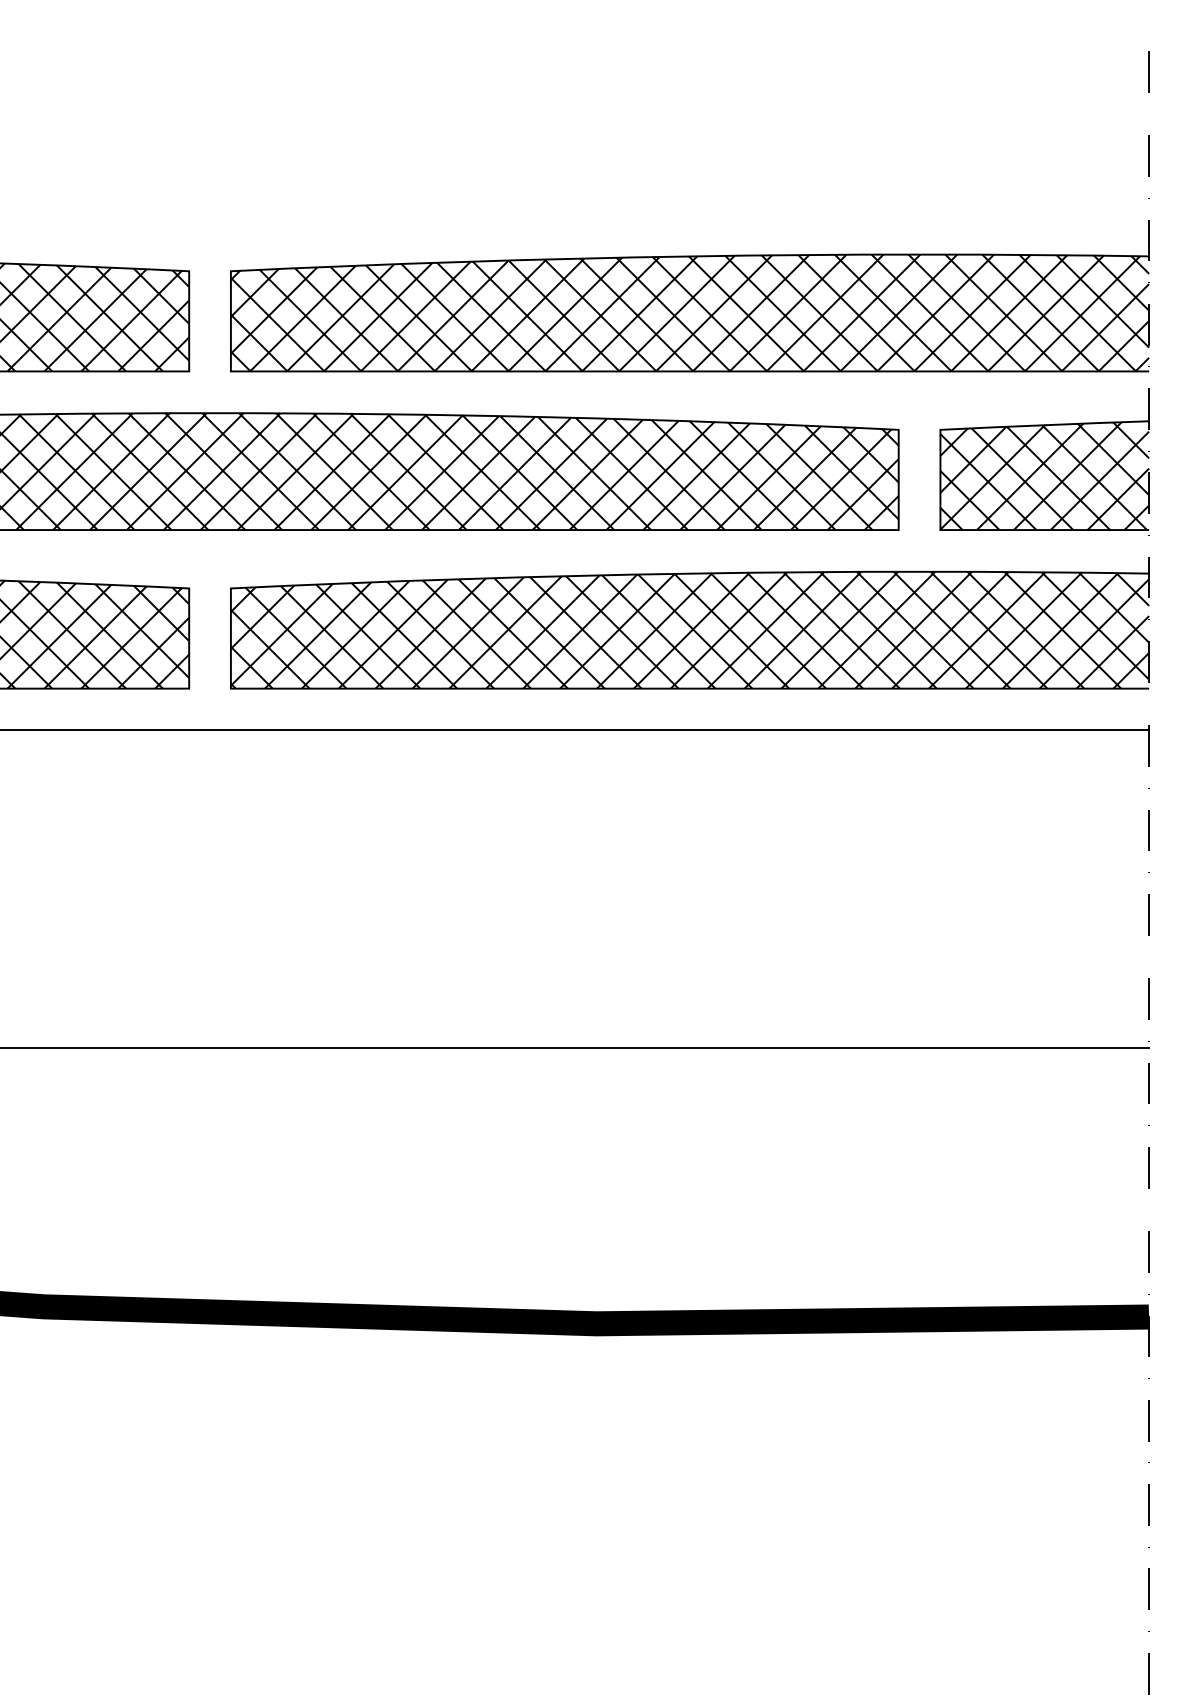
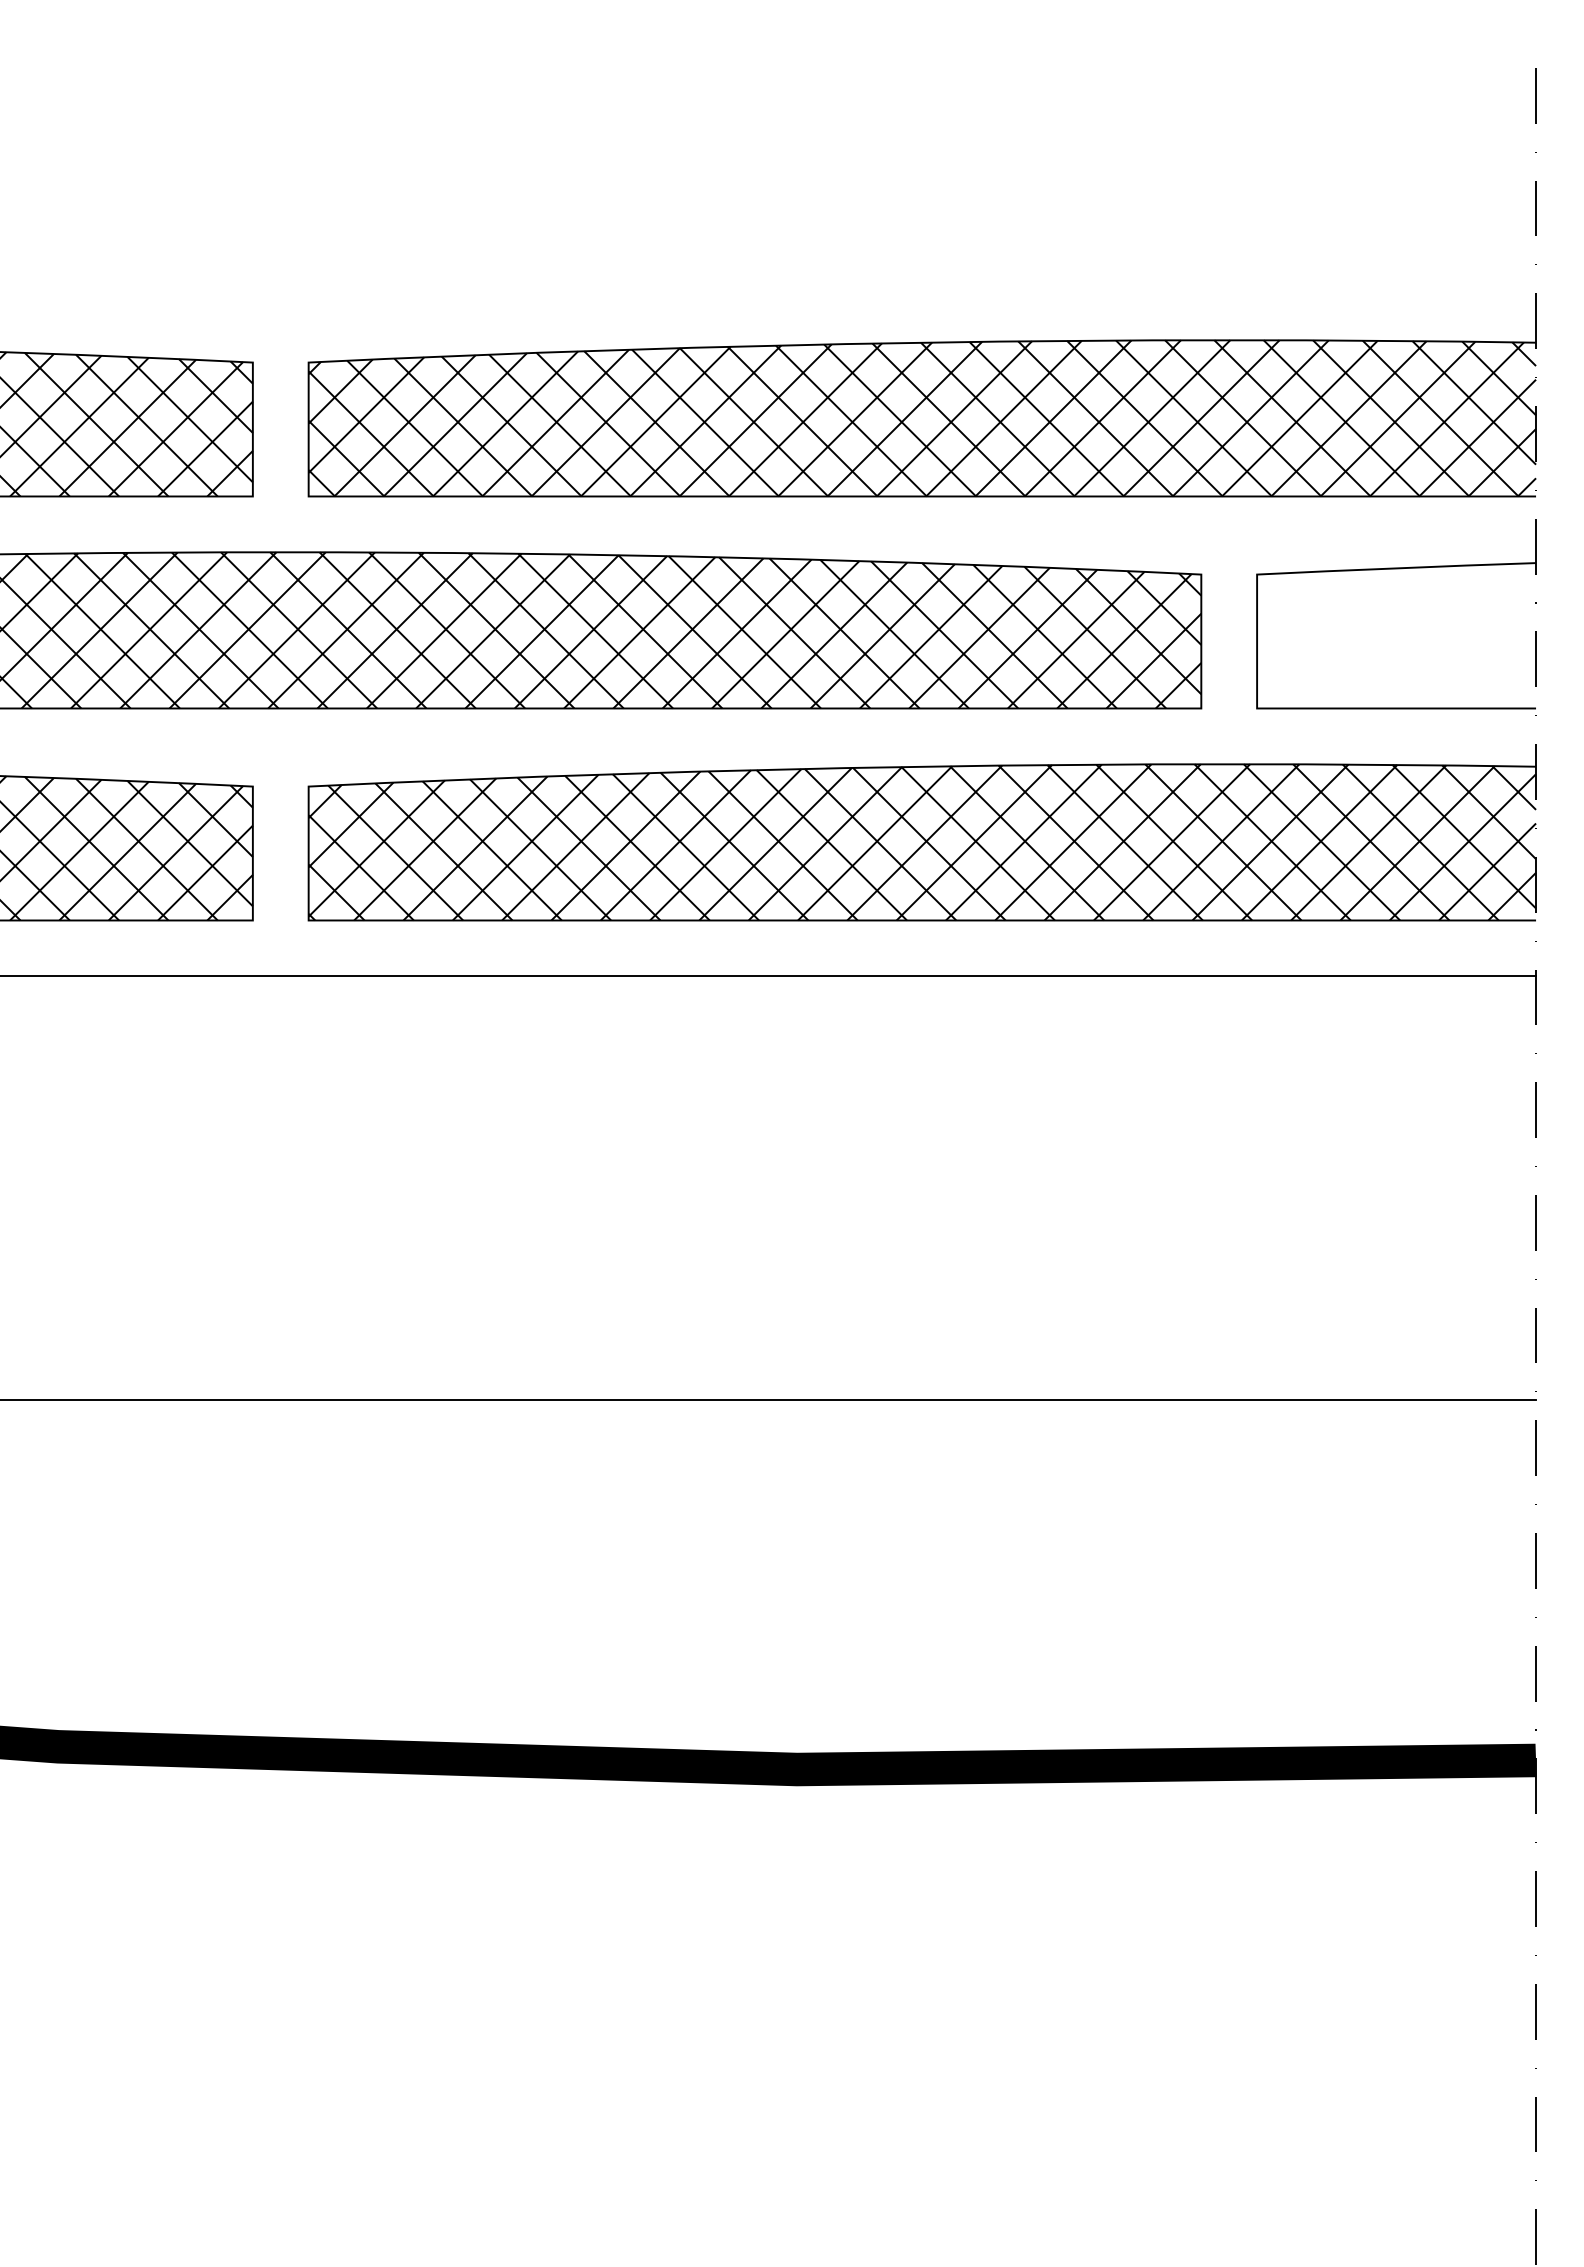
hatch: (1044, 475) -> (1396, 635), removed

